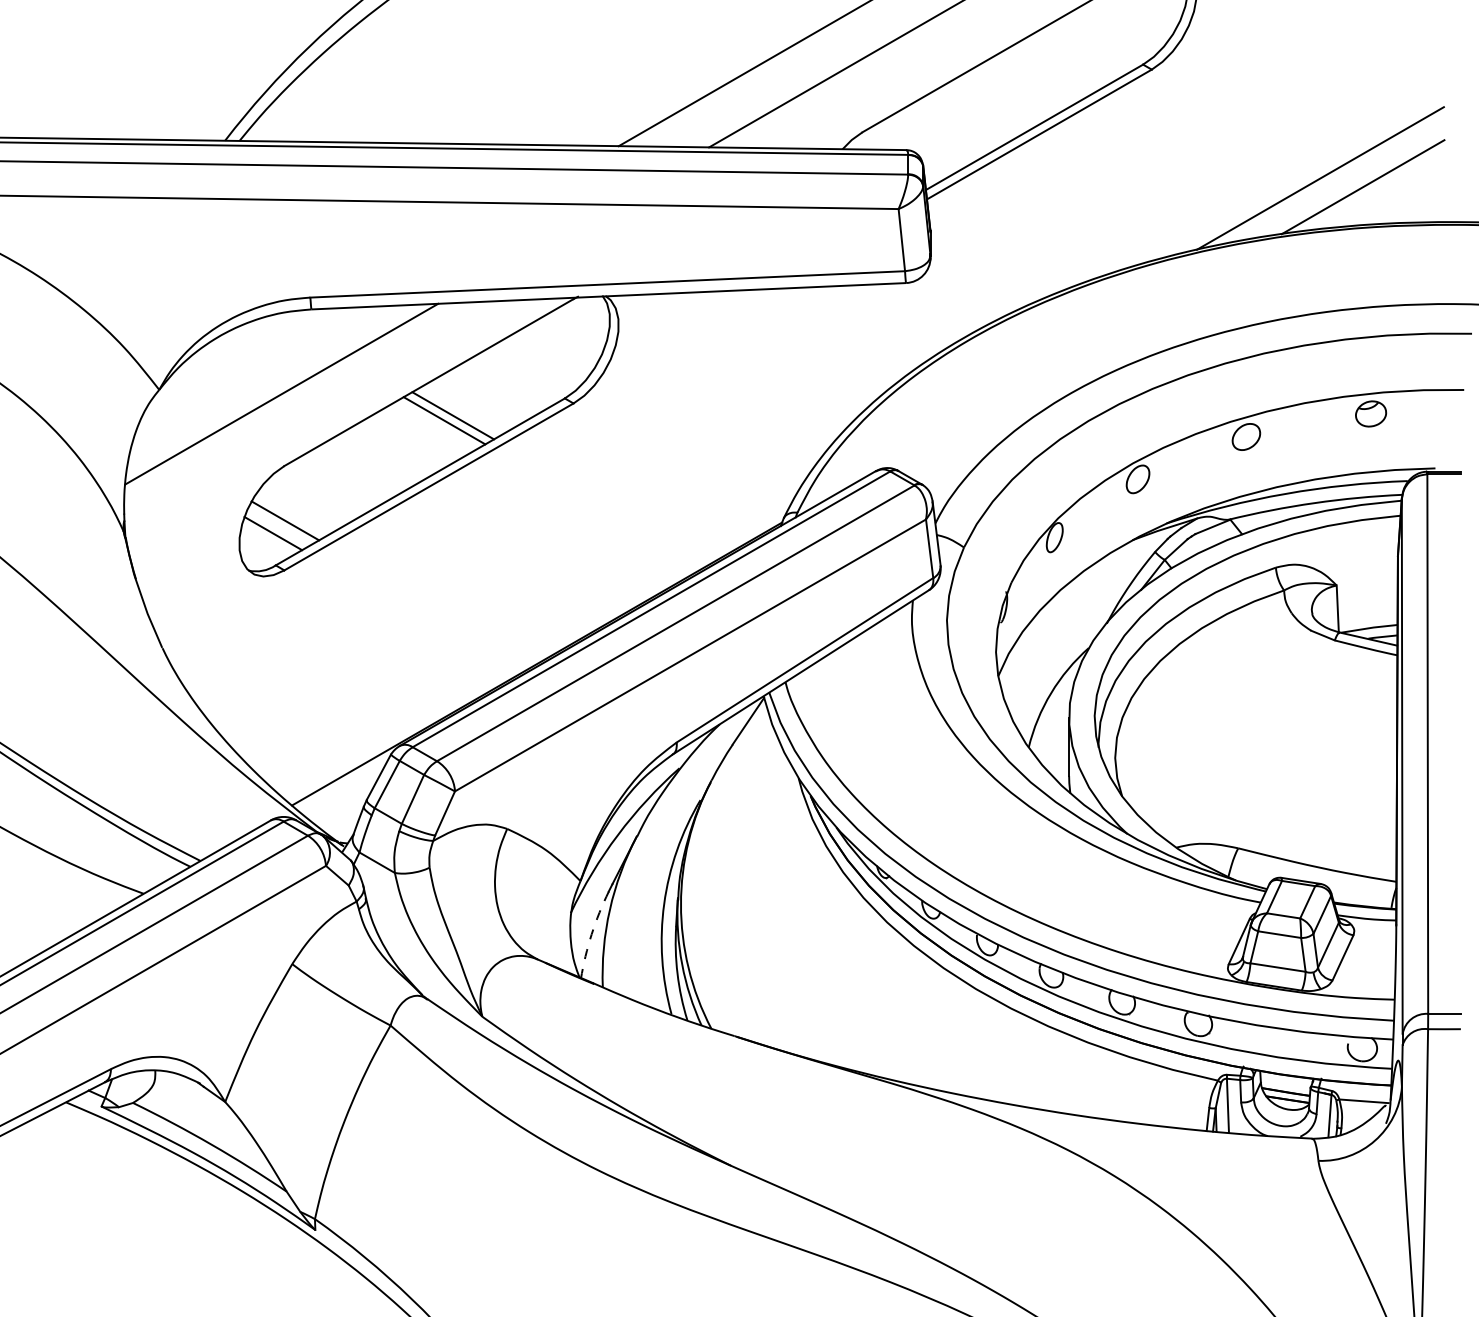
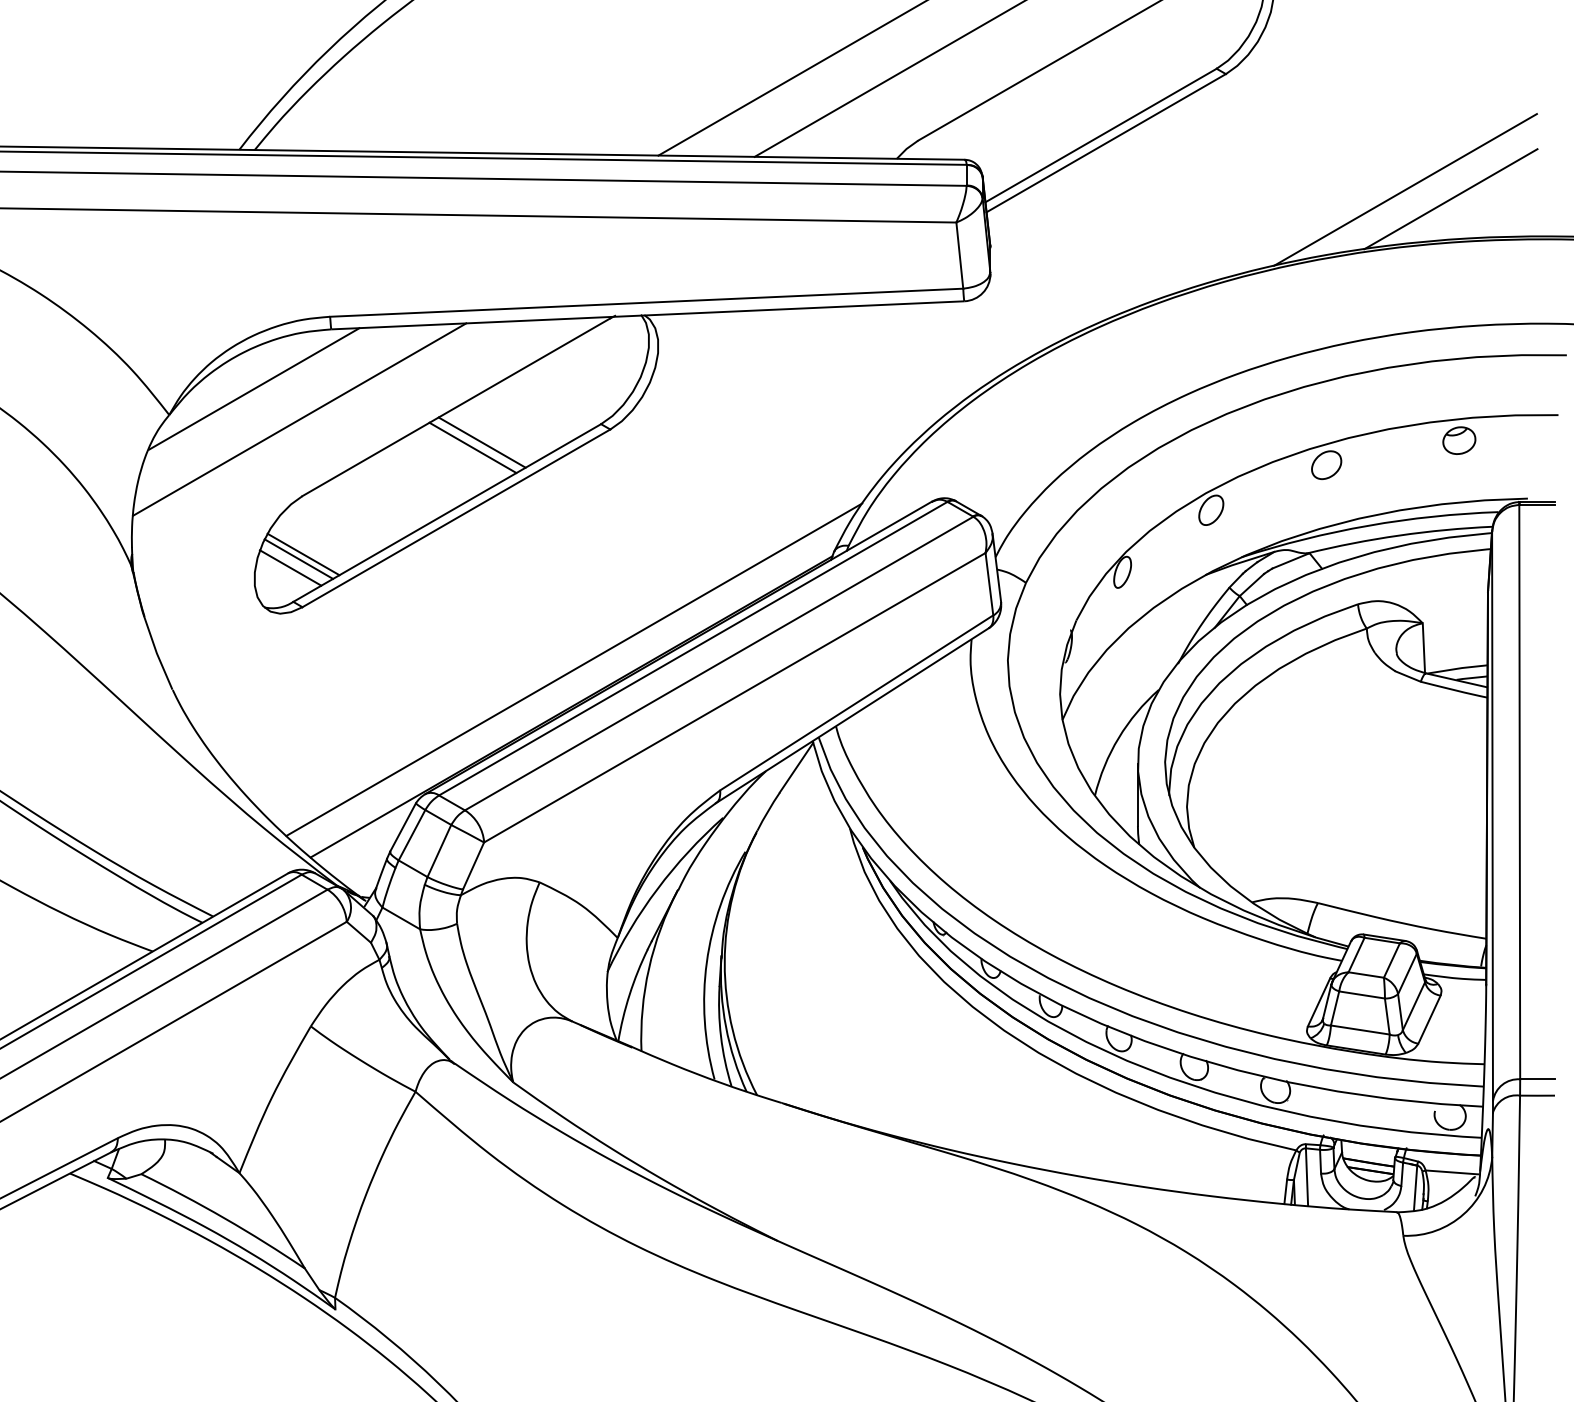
line: (238, 365) -> (253, 389), added
line: (280, 524) -> (298, 558), added
line: (539, 628) -> (574, 669), added
arc: (591, 934) -> (629, 994), dashed -> solid

